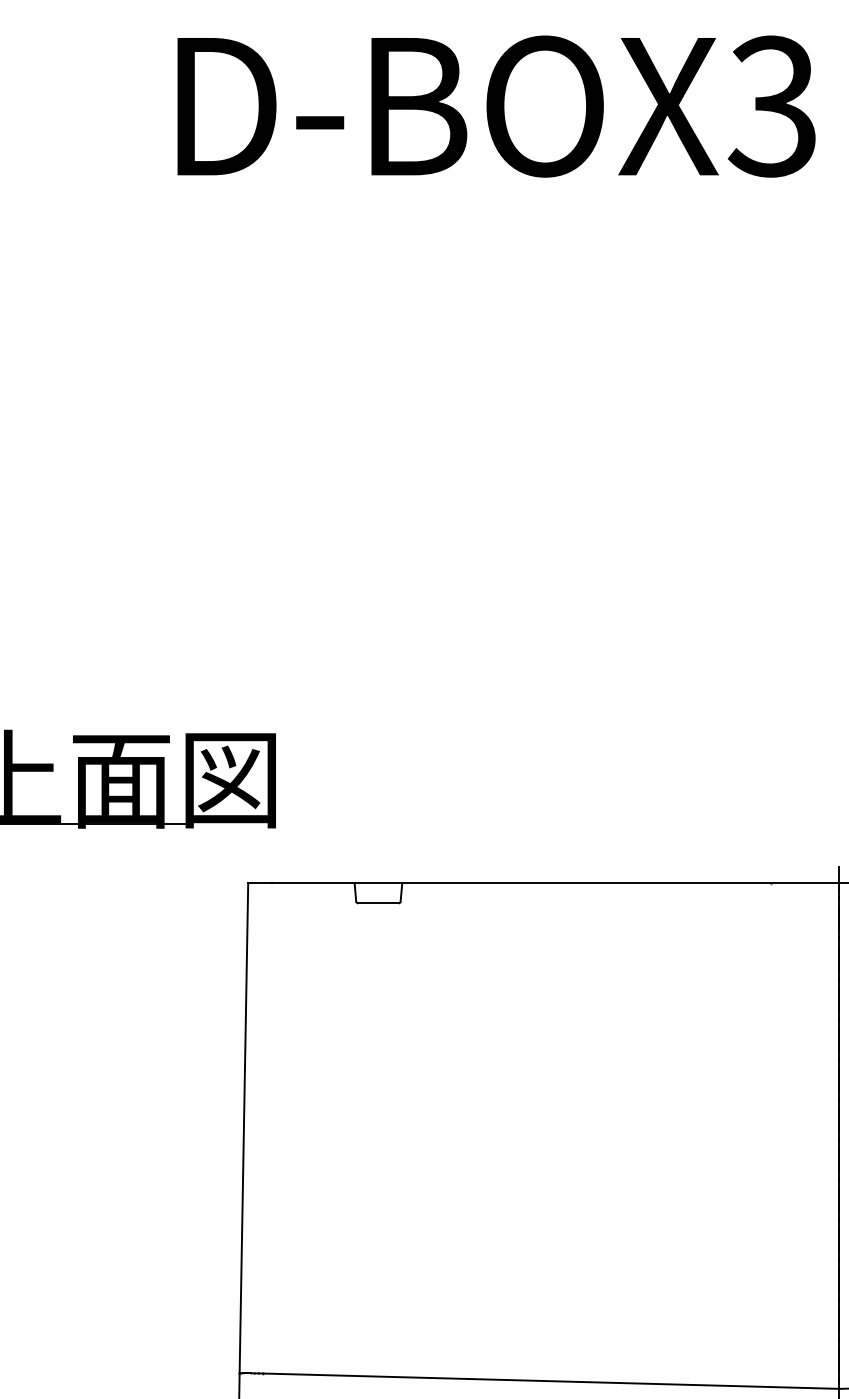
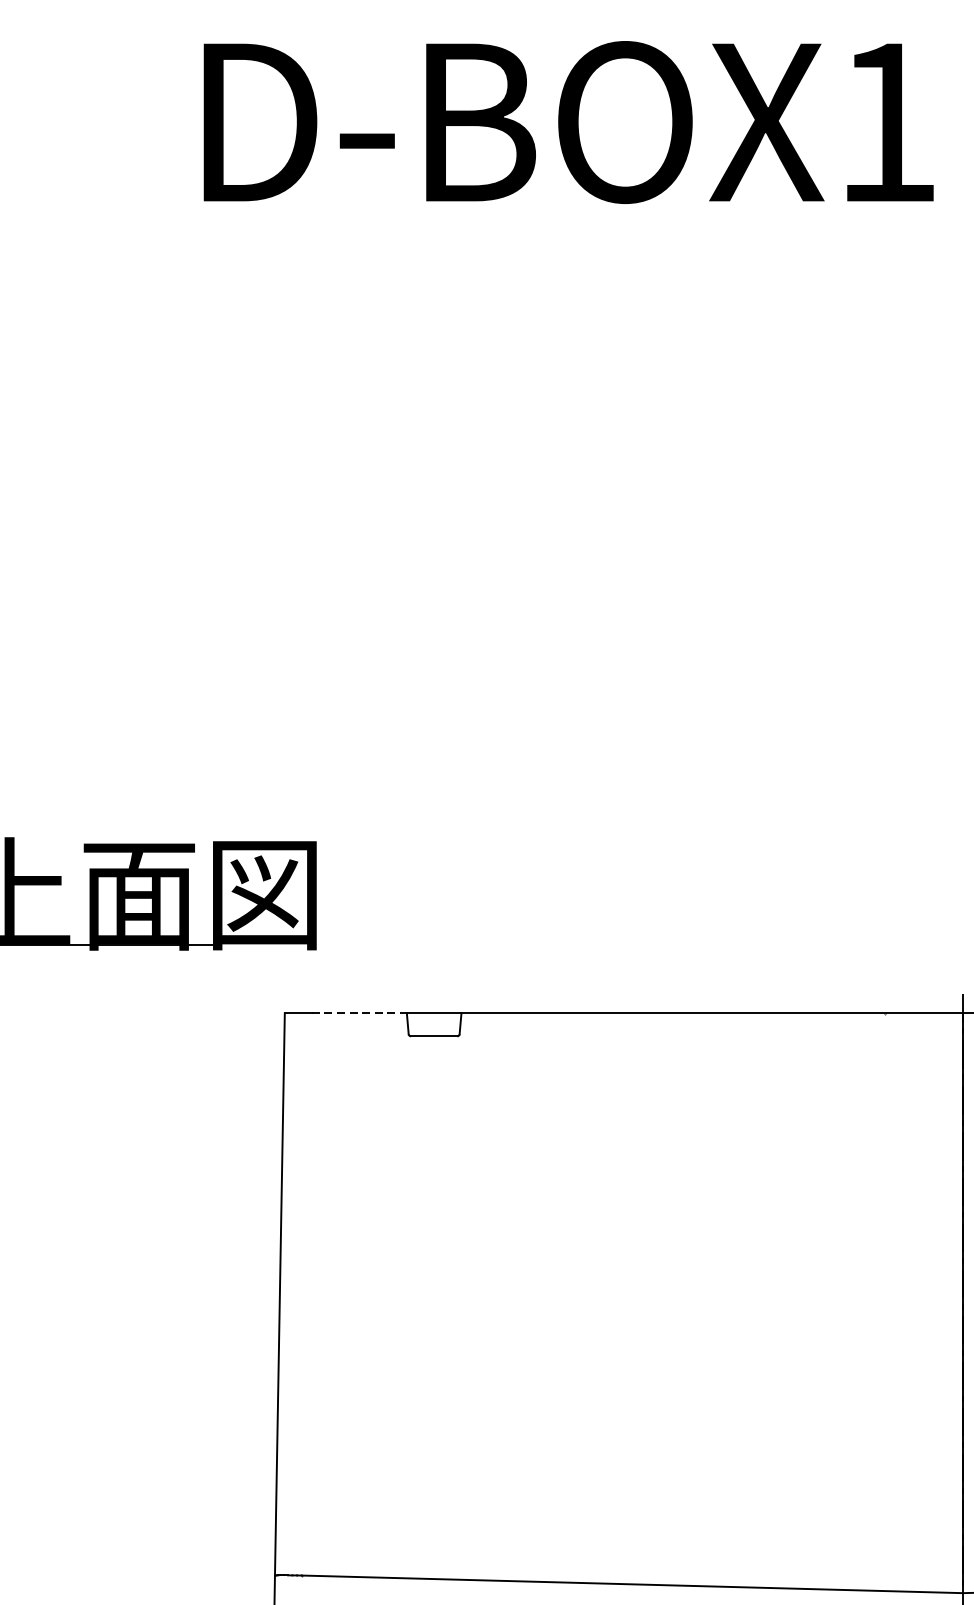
text: (771, 106) -> (884, 122), D-BOX3 -> D-BOX1
line: (313, 883) -> (359, 1013), solid -> dashed

